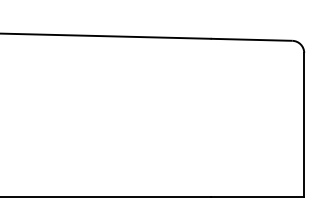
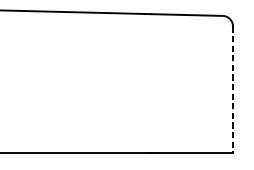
line: (304, 125) -> (233, 89), solid -> dashed

